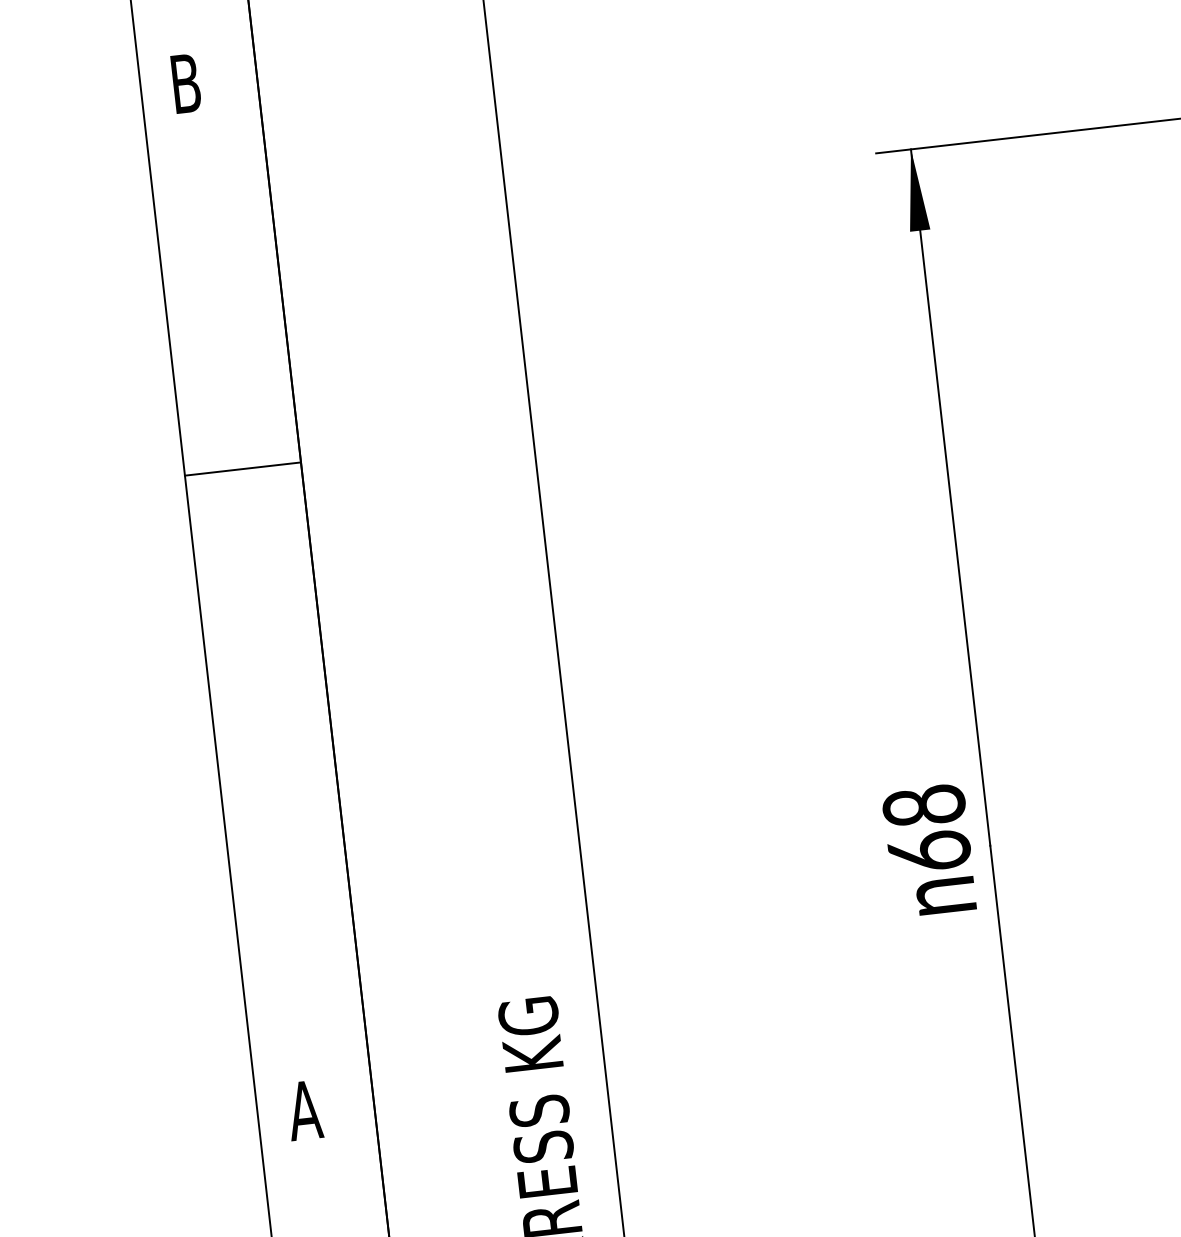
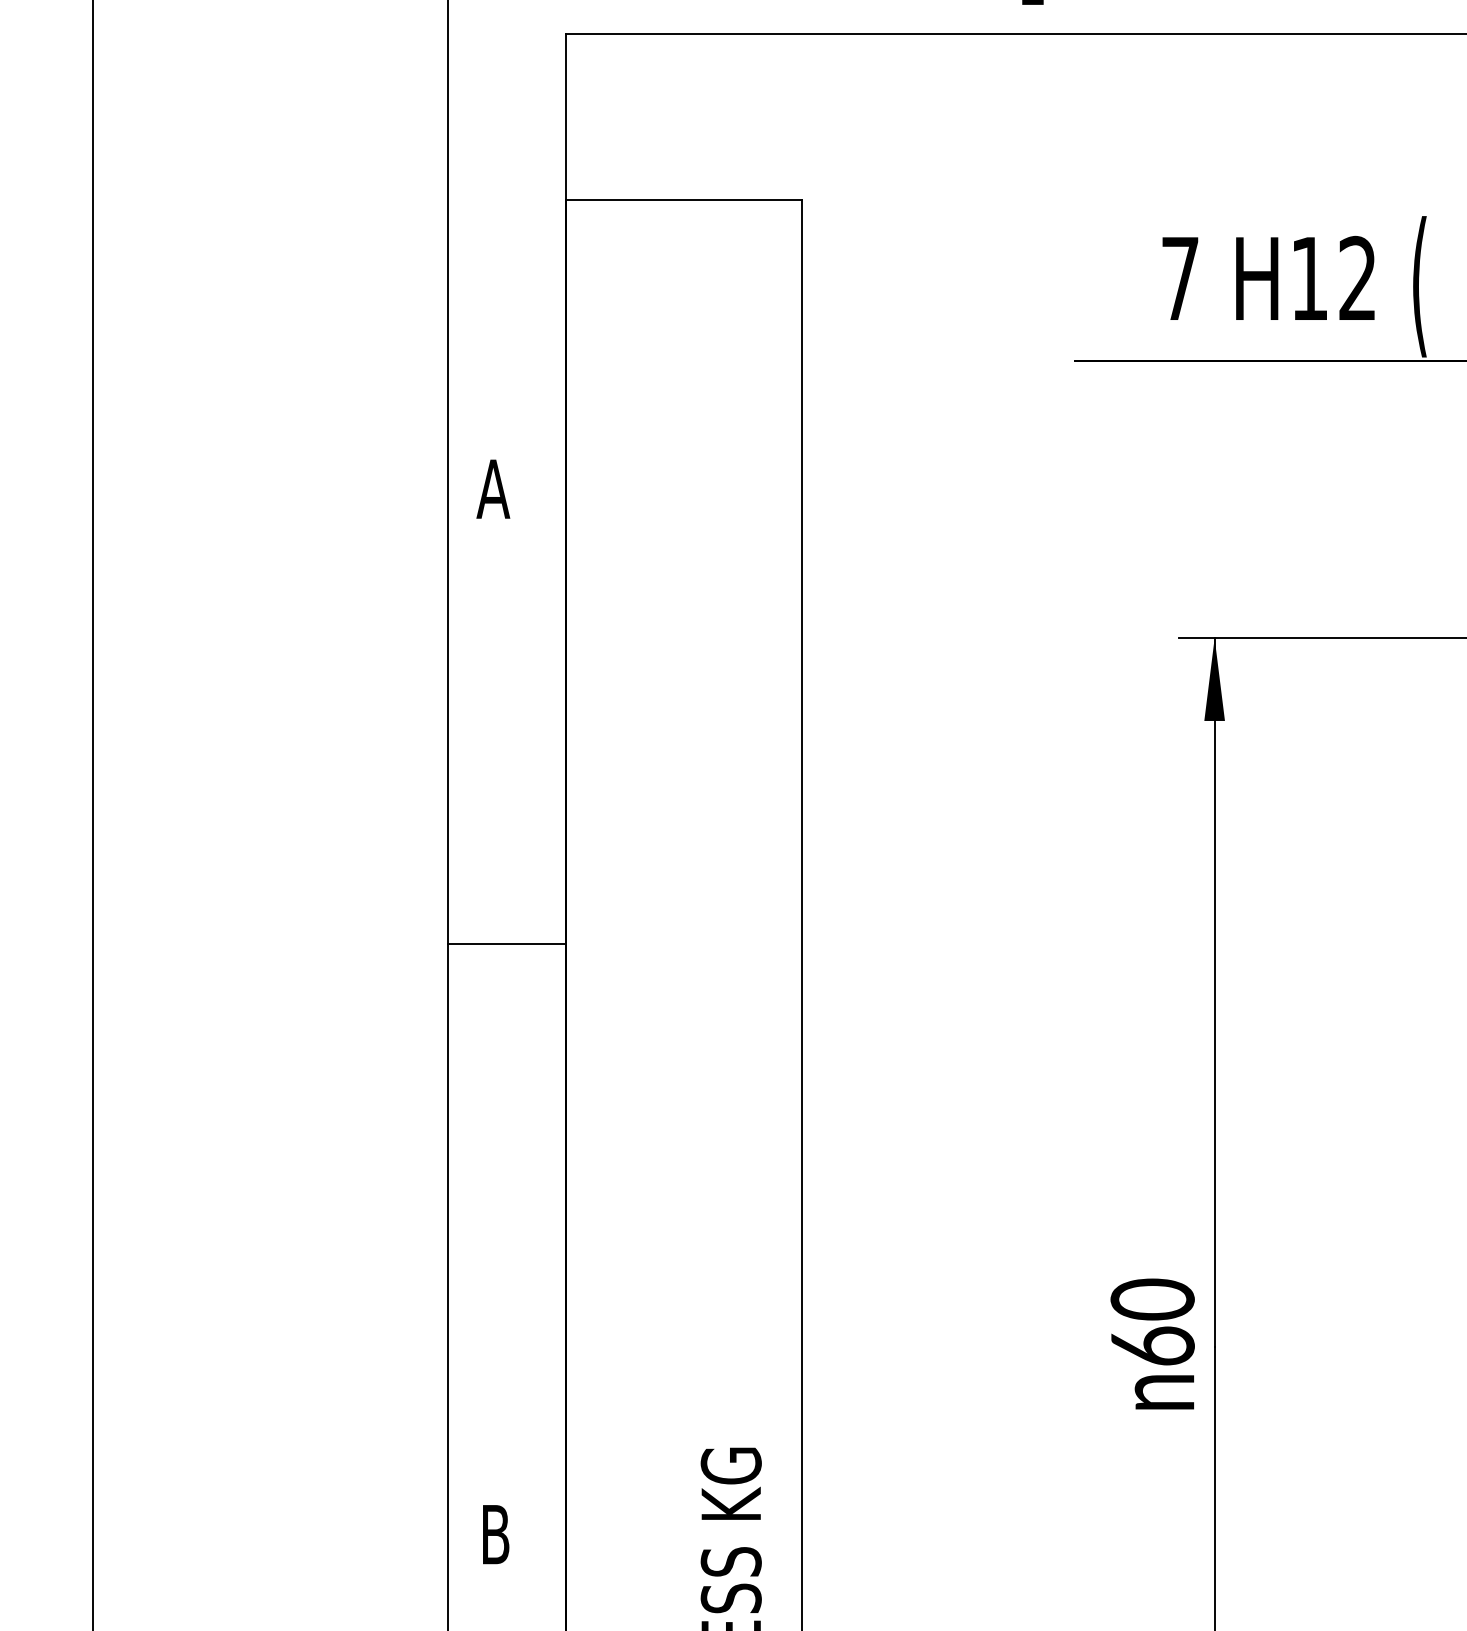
text: (185, 82) -> (493, 488), B -> A
line: (242, 469) -> (506, 944), moved
text: (923, 805) -> (1152, 1299), 68 -> 60
text: (304, 1110) -> (495, 1534), A -> B

